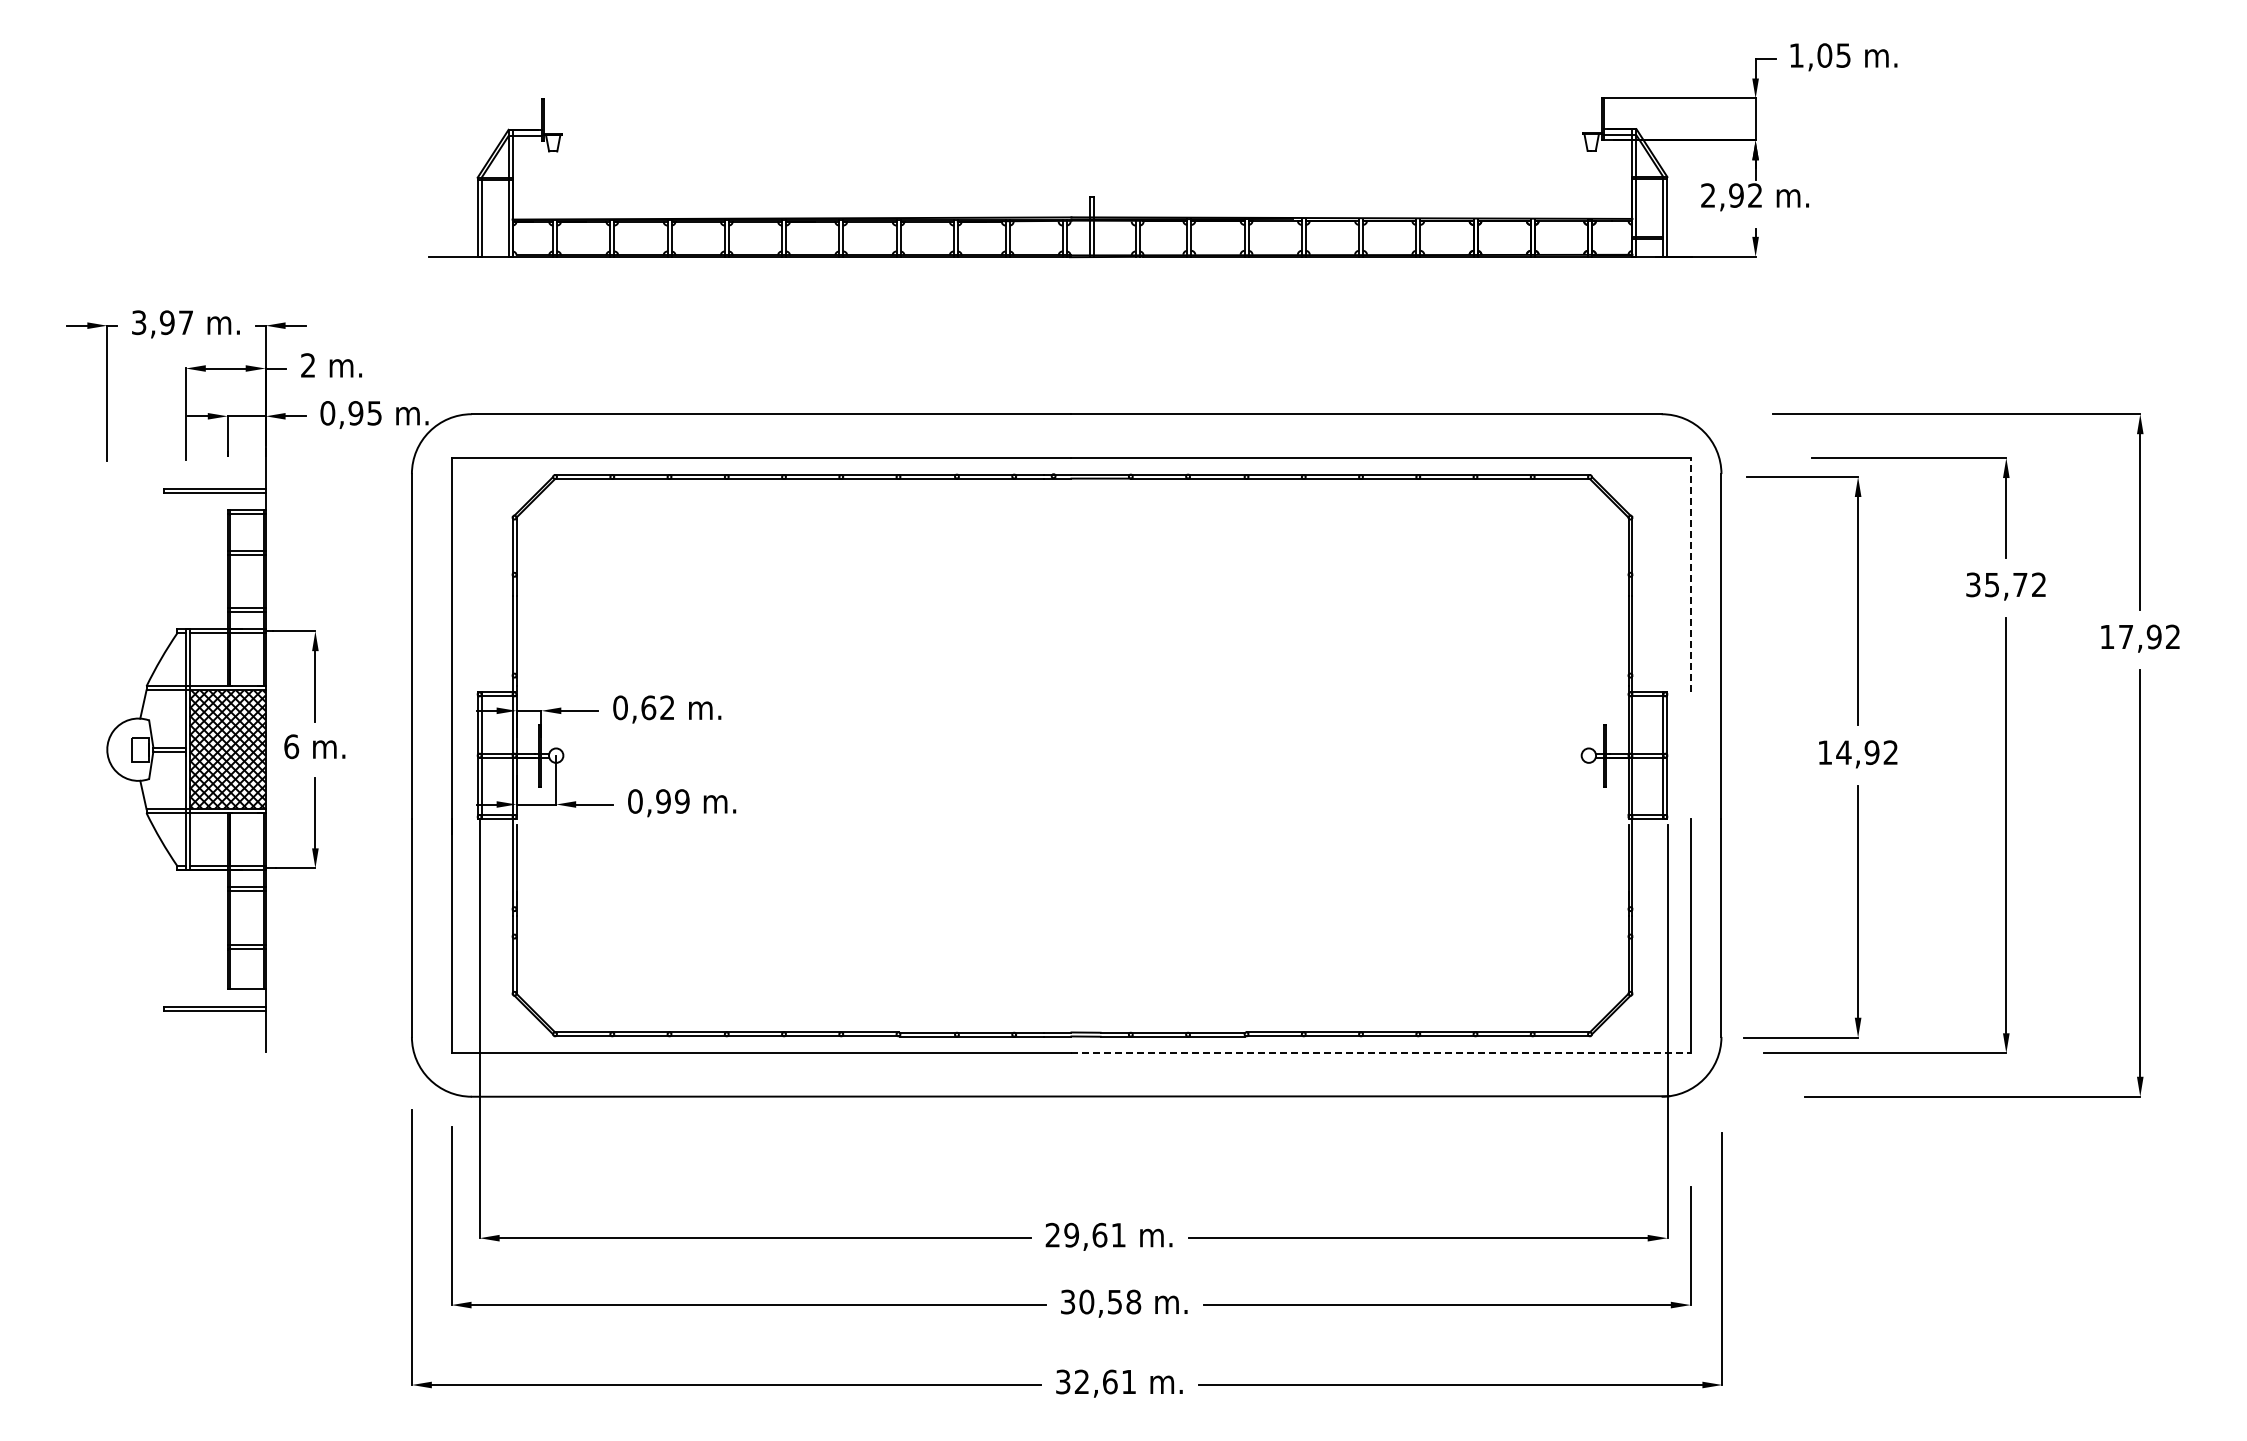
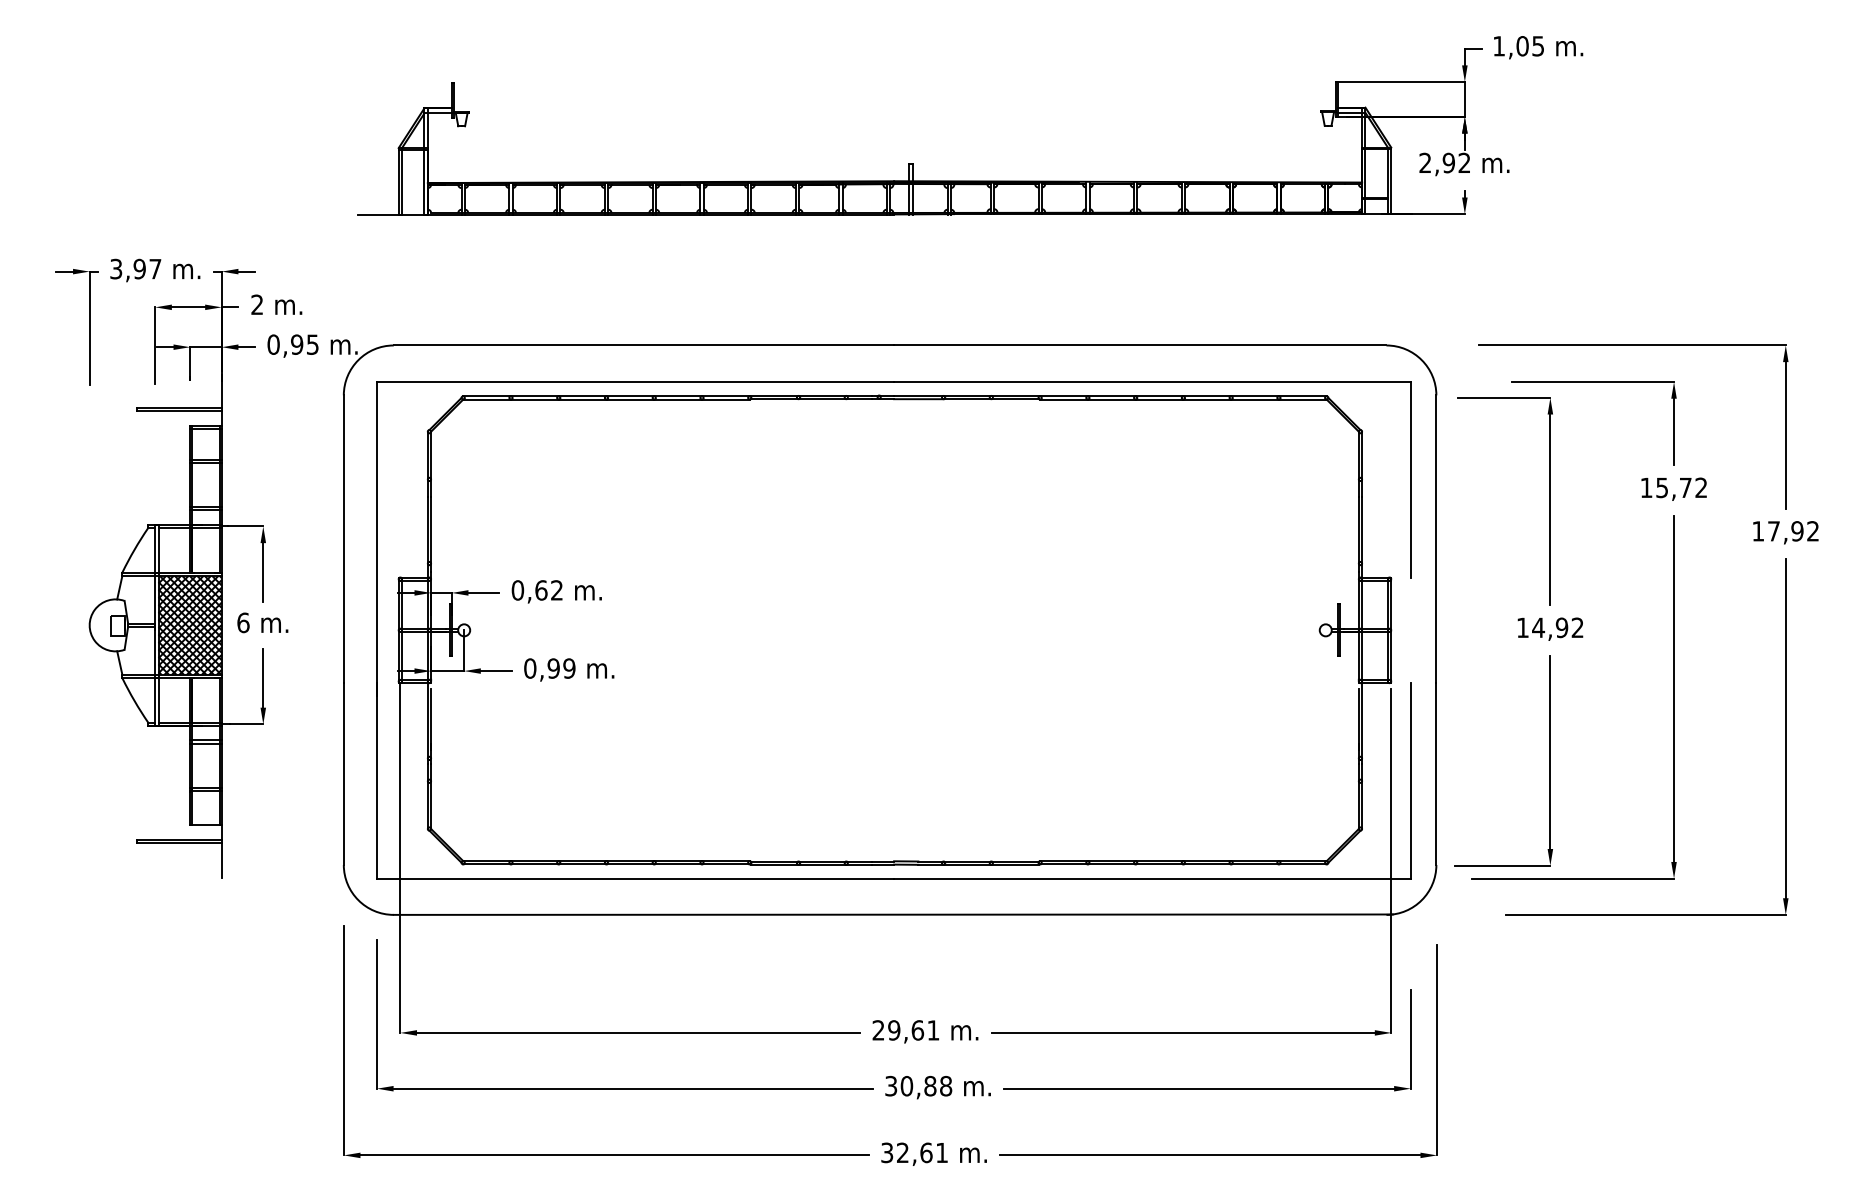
line: (1691, 574) -> (1411, 479), dashed -> solid
text: (1973, 584) -> (1646, 487), 35,72 -> 15,72
line: (1381, 1053) -> (1152, 878), dashed -> solid
text: (1114, 1301) -> (929, 1085), 30,58 -> 30,88

